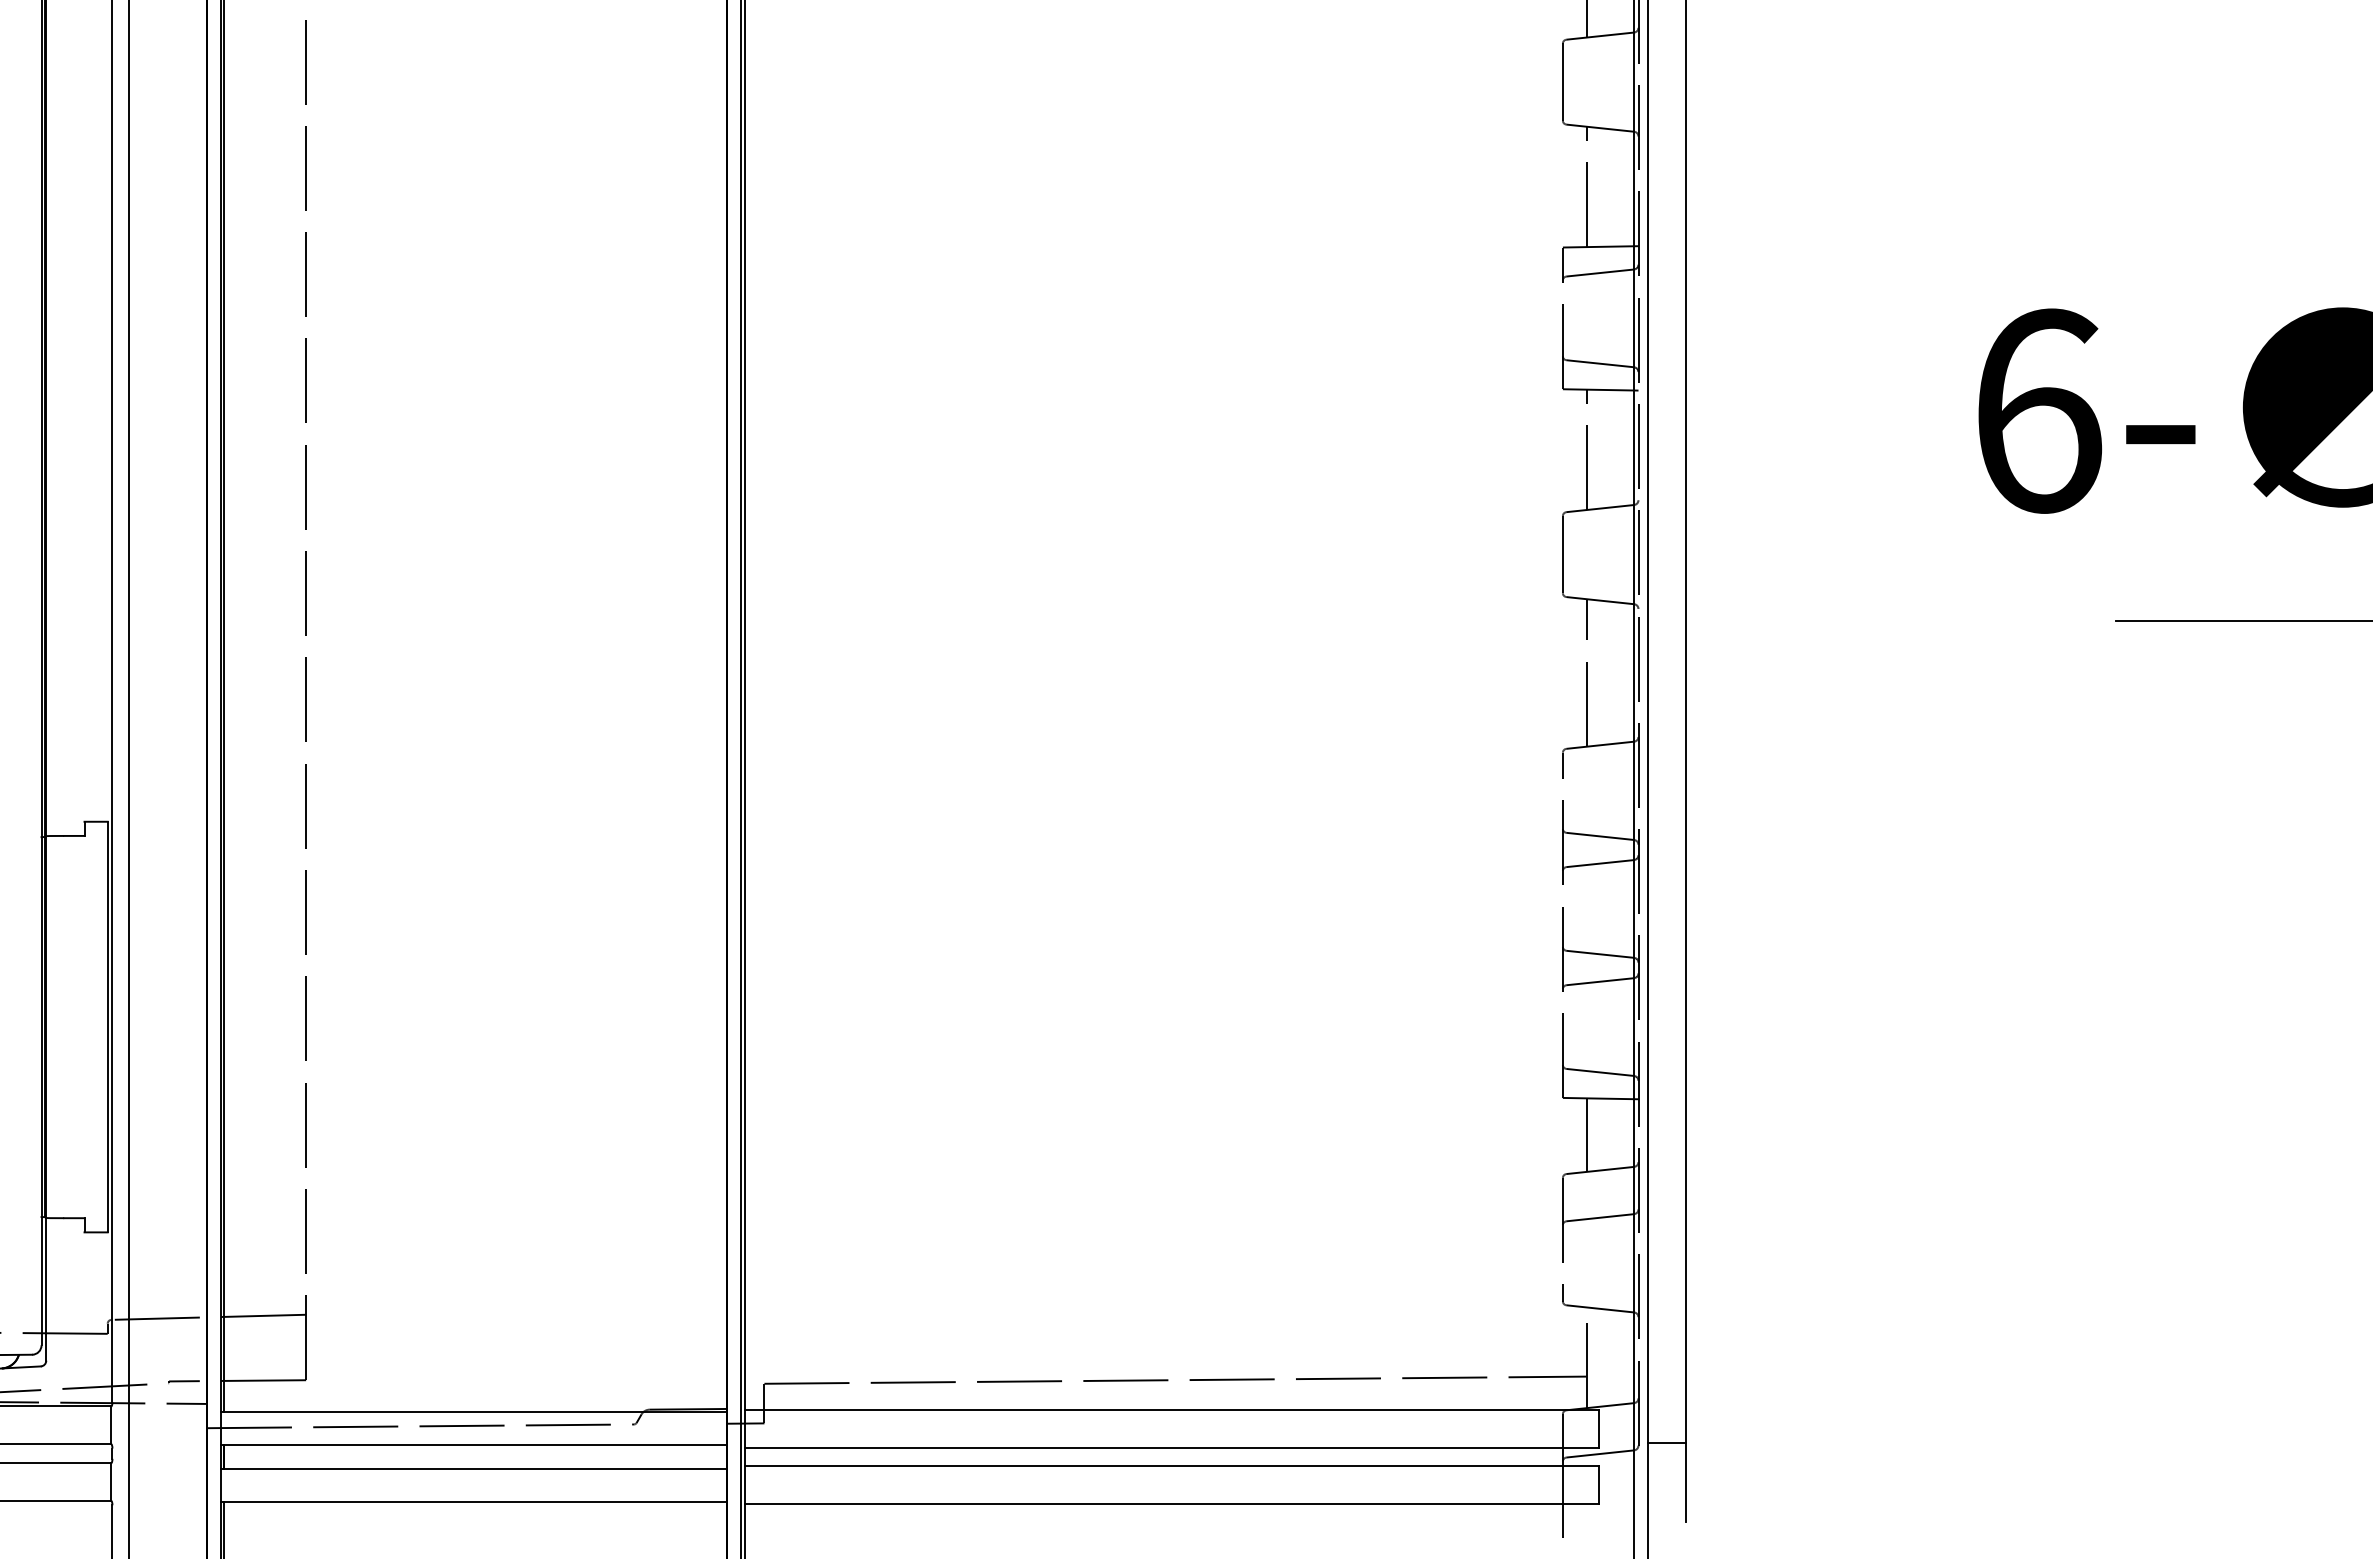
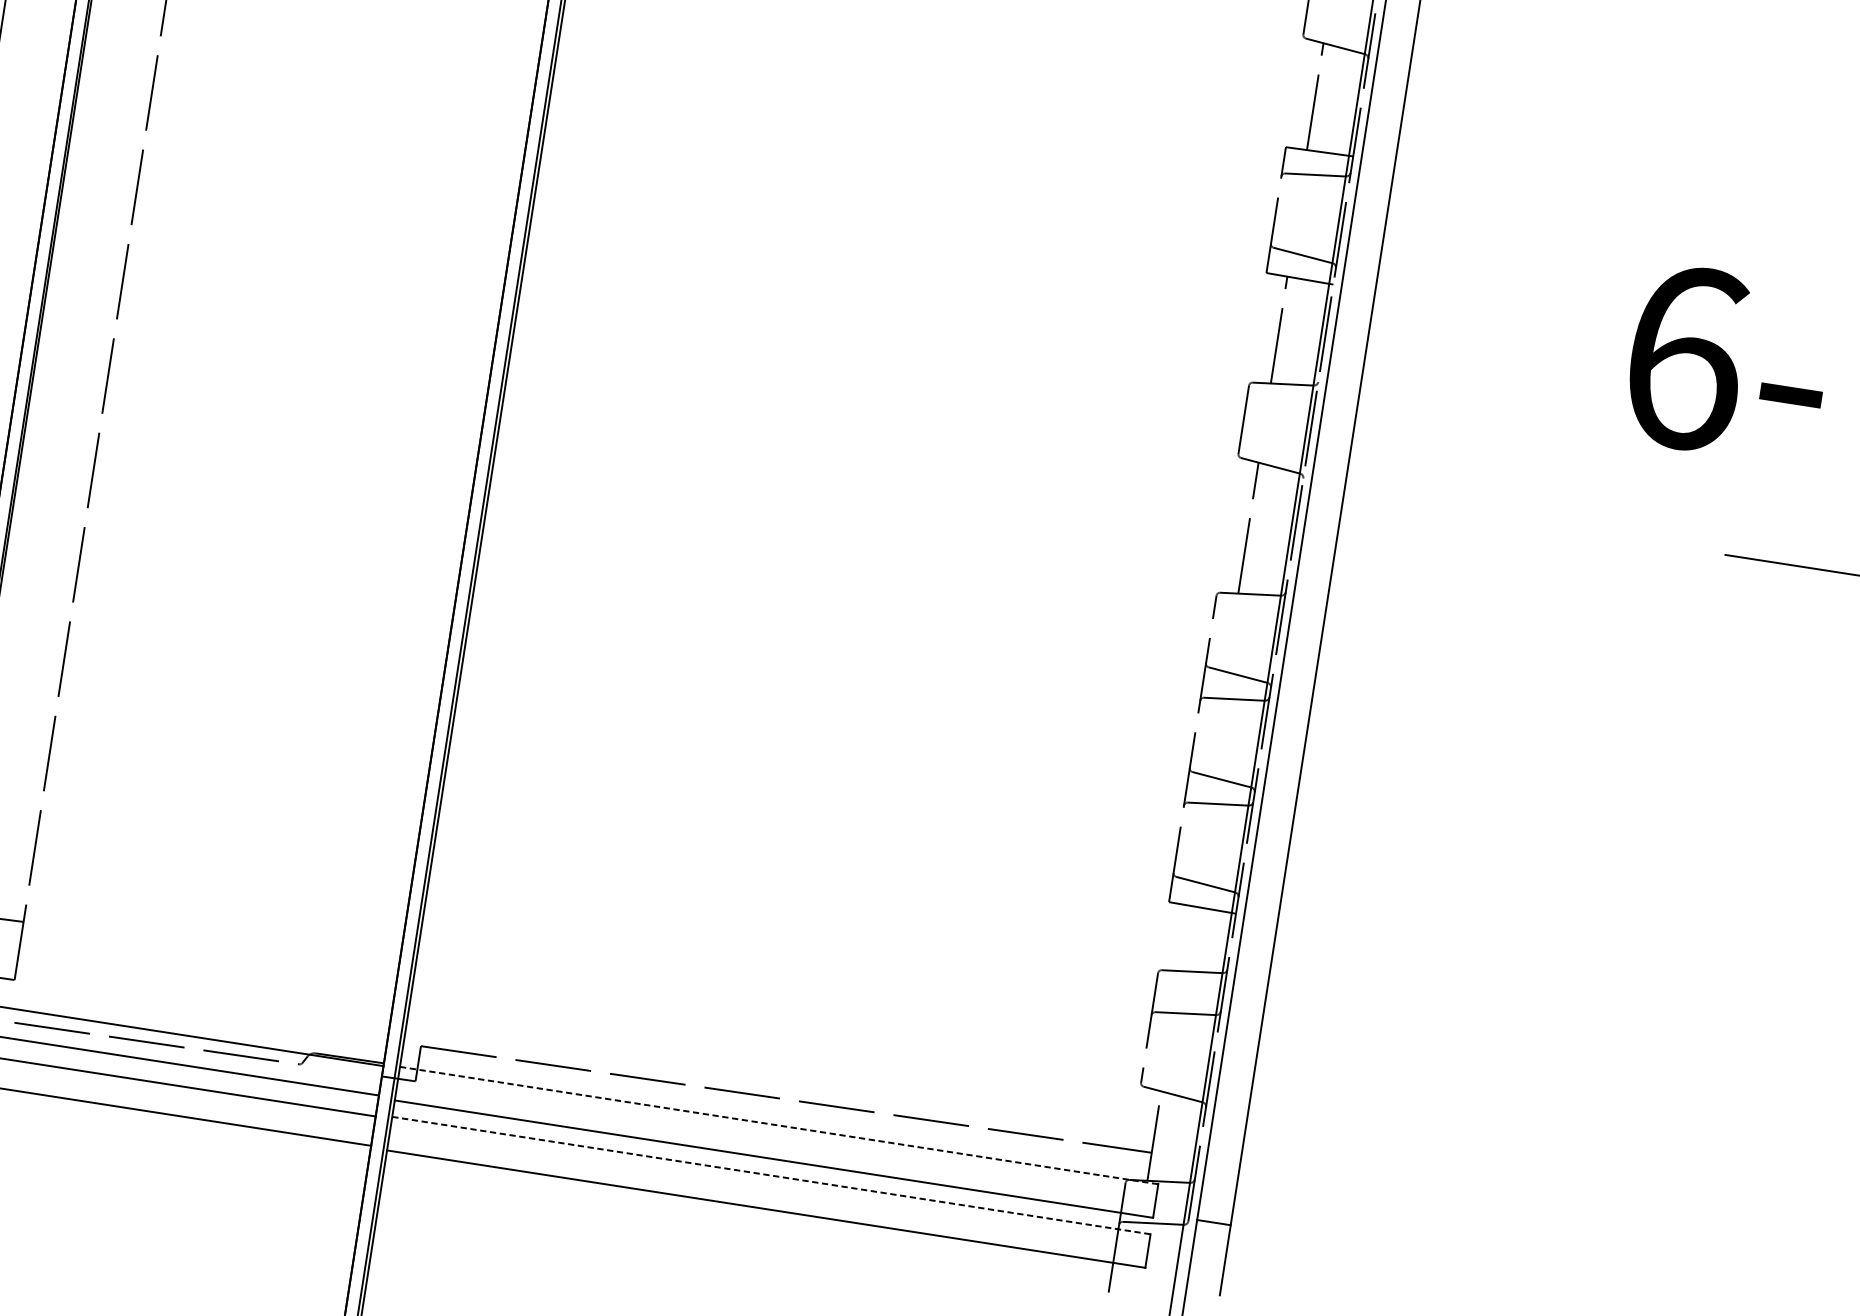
line: (1586, 1134) -> (1185, 937), removed
line: (1172, 1410) -> (779, 1125), solid -> dashed
line: (1172, 1466) -> (771, 1175), solid -> dashed

